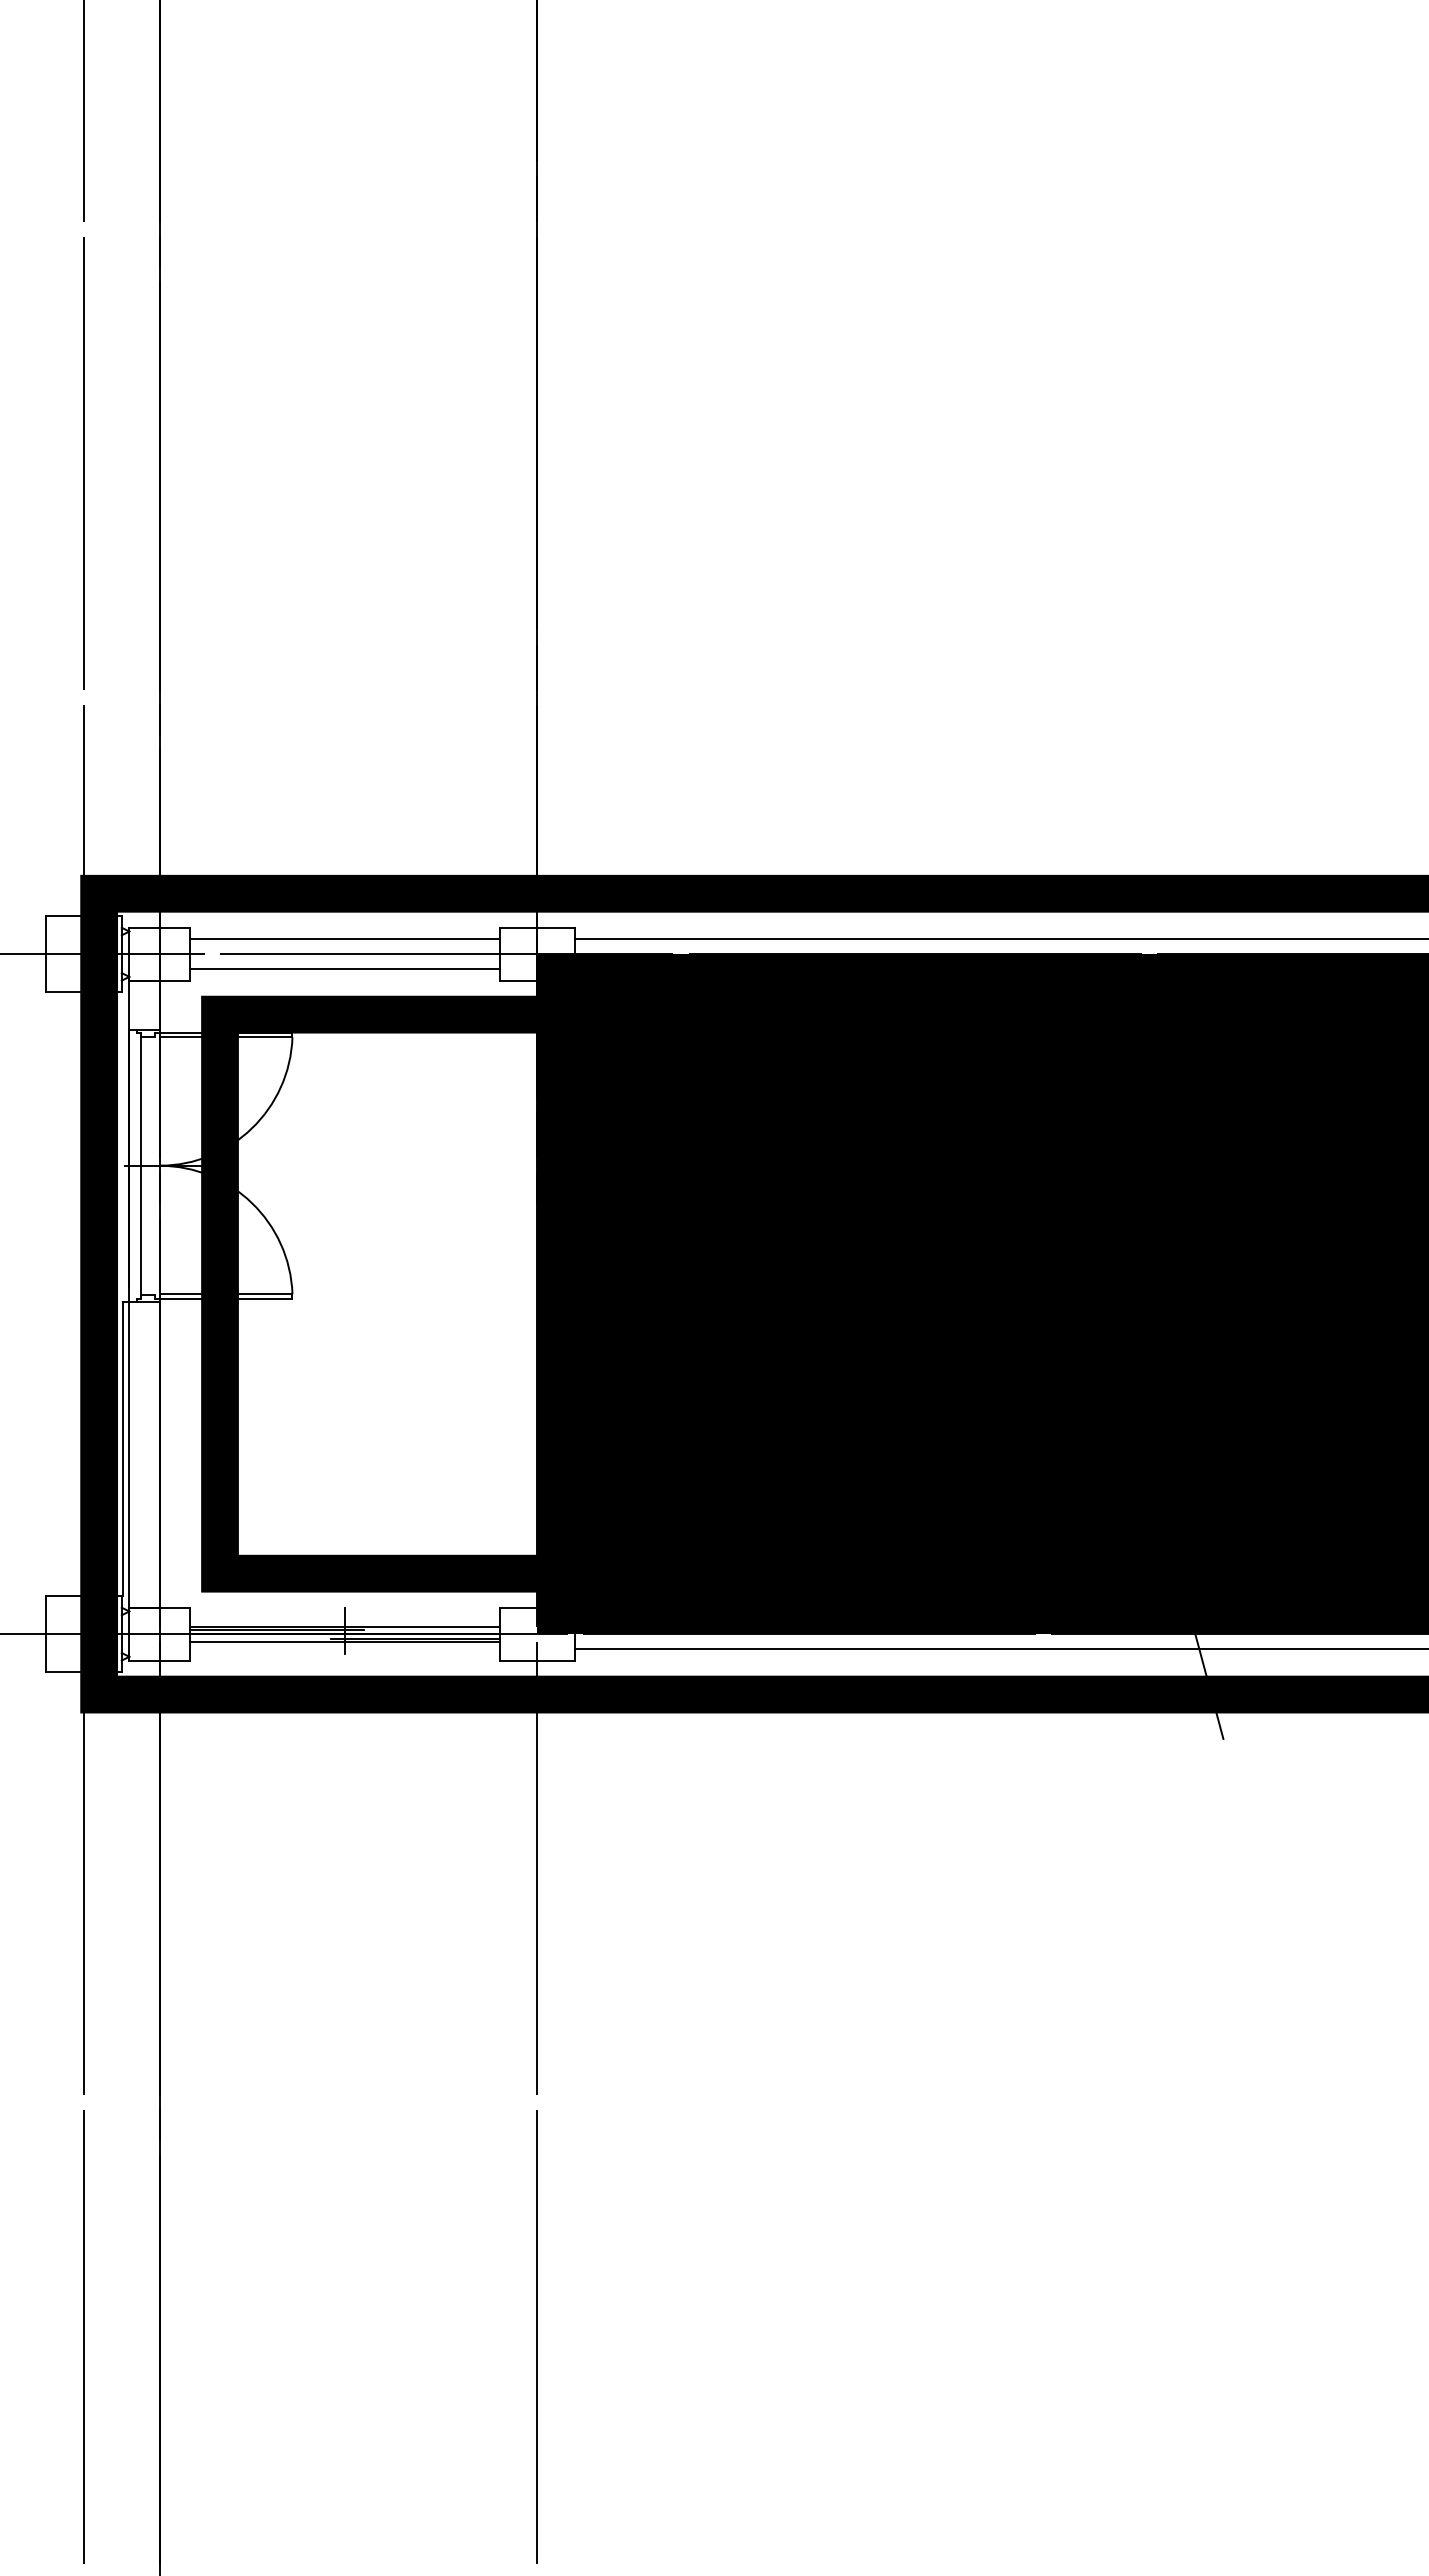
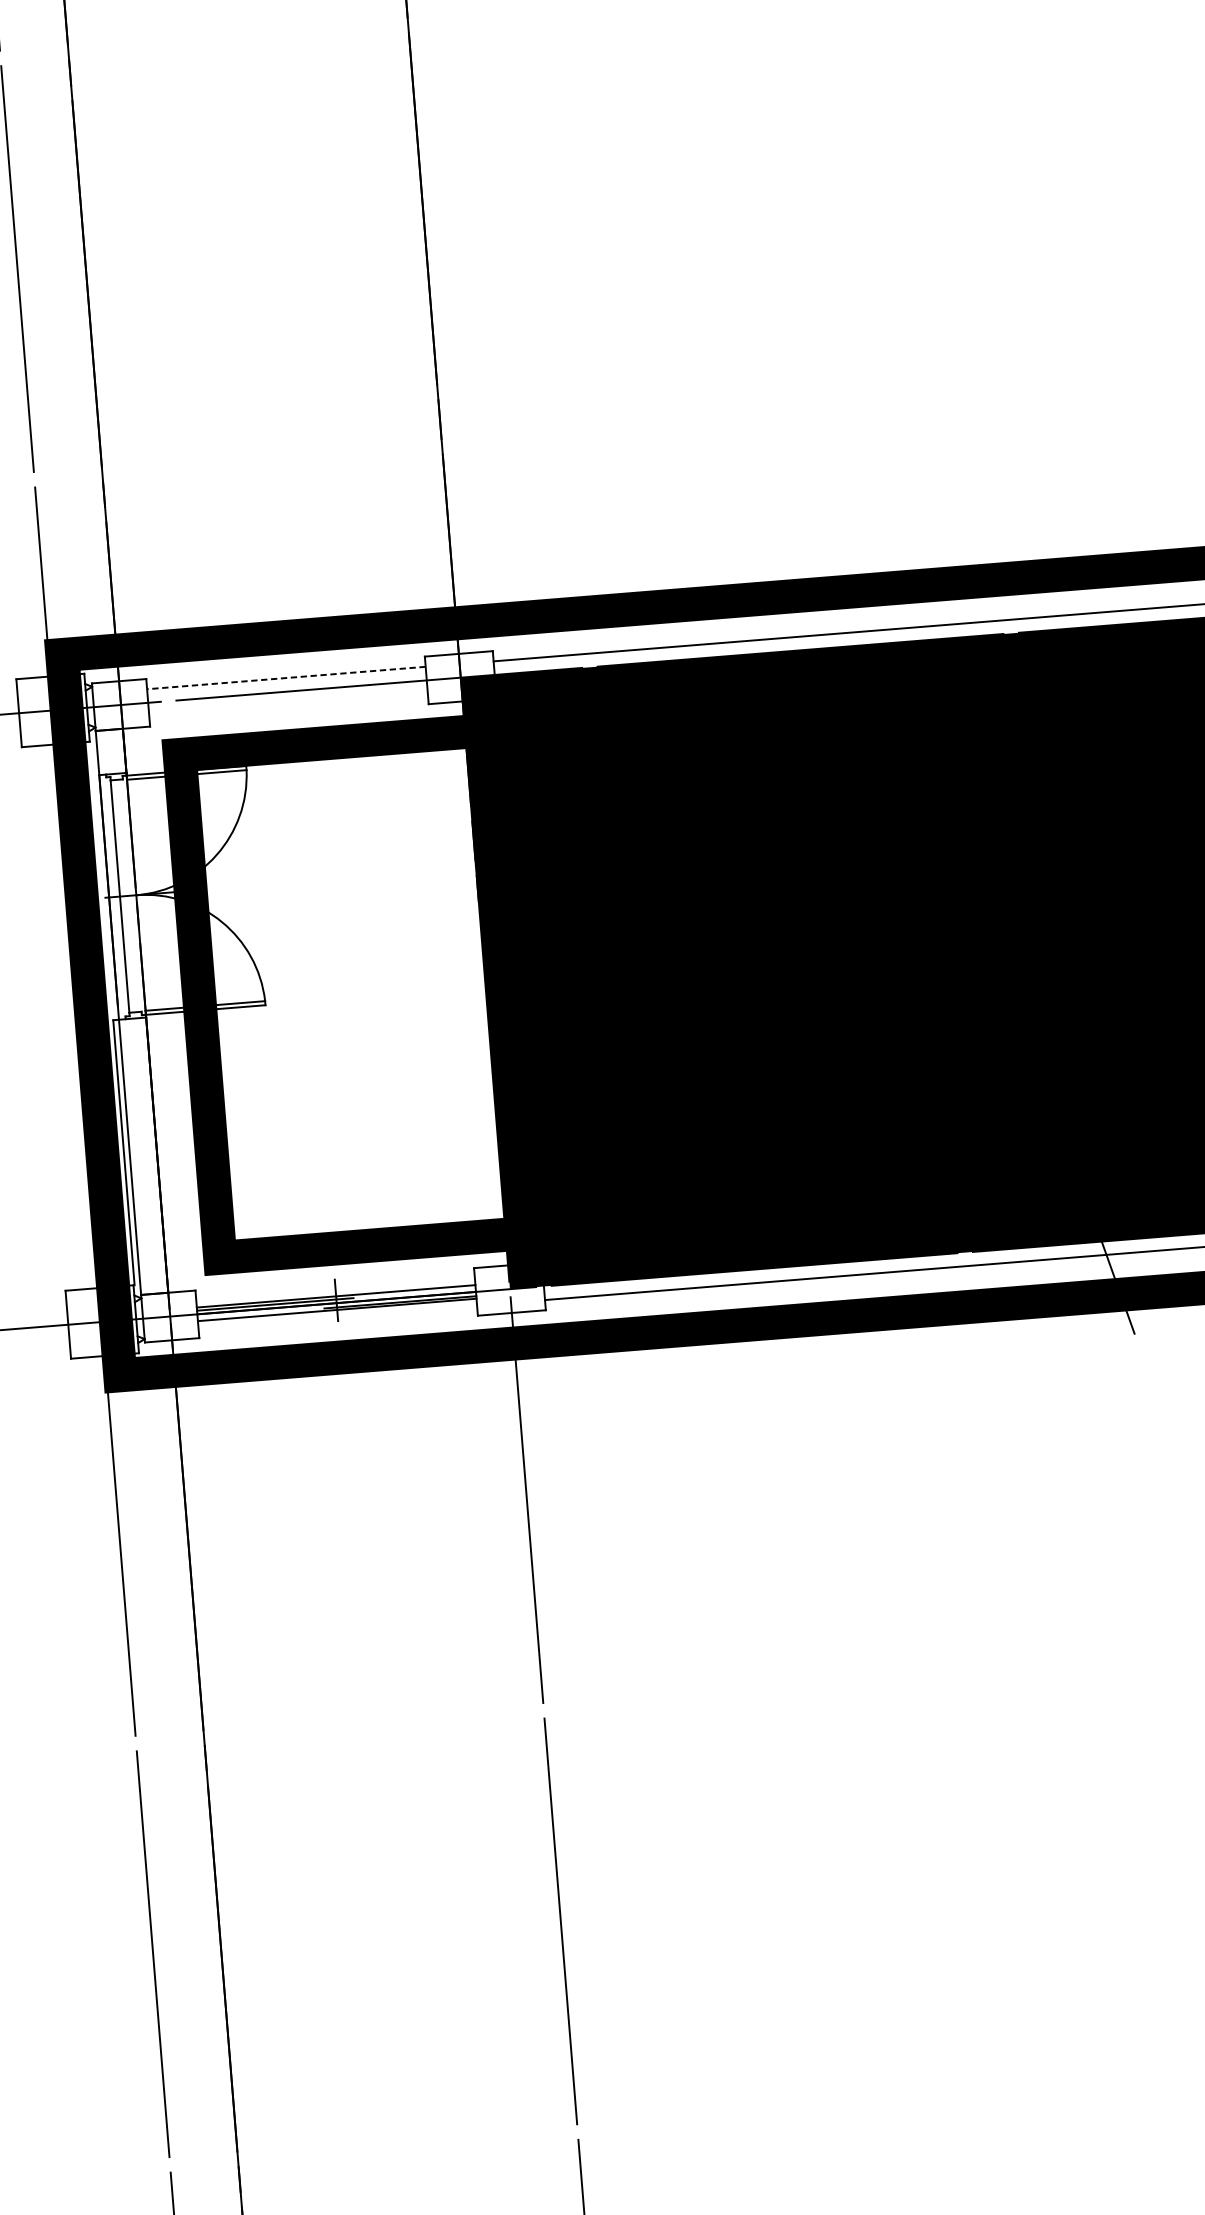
line: (344, 939) -> (286, 678), solid -> dashed
line: (344, 969) -> (288, 705), removed

